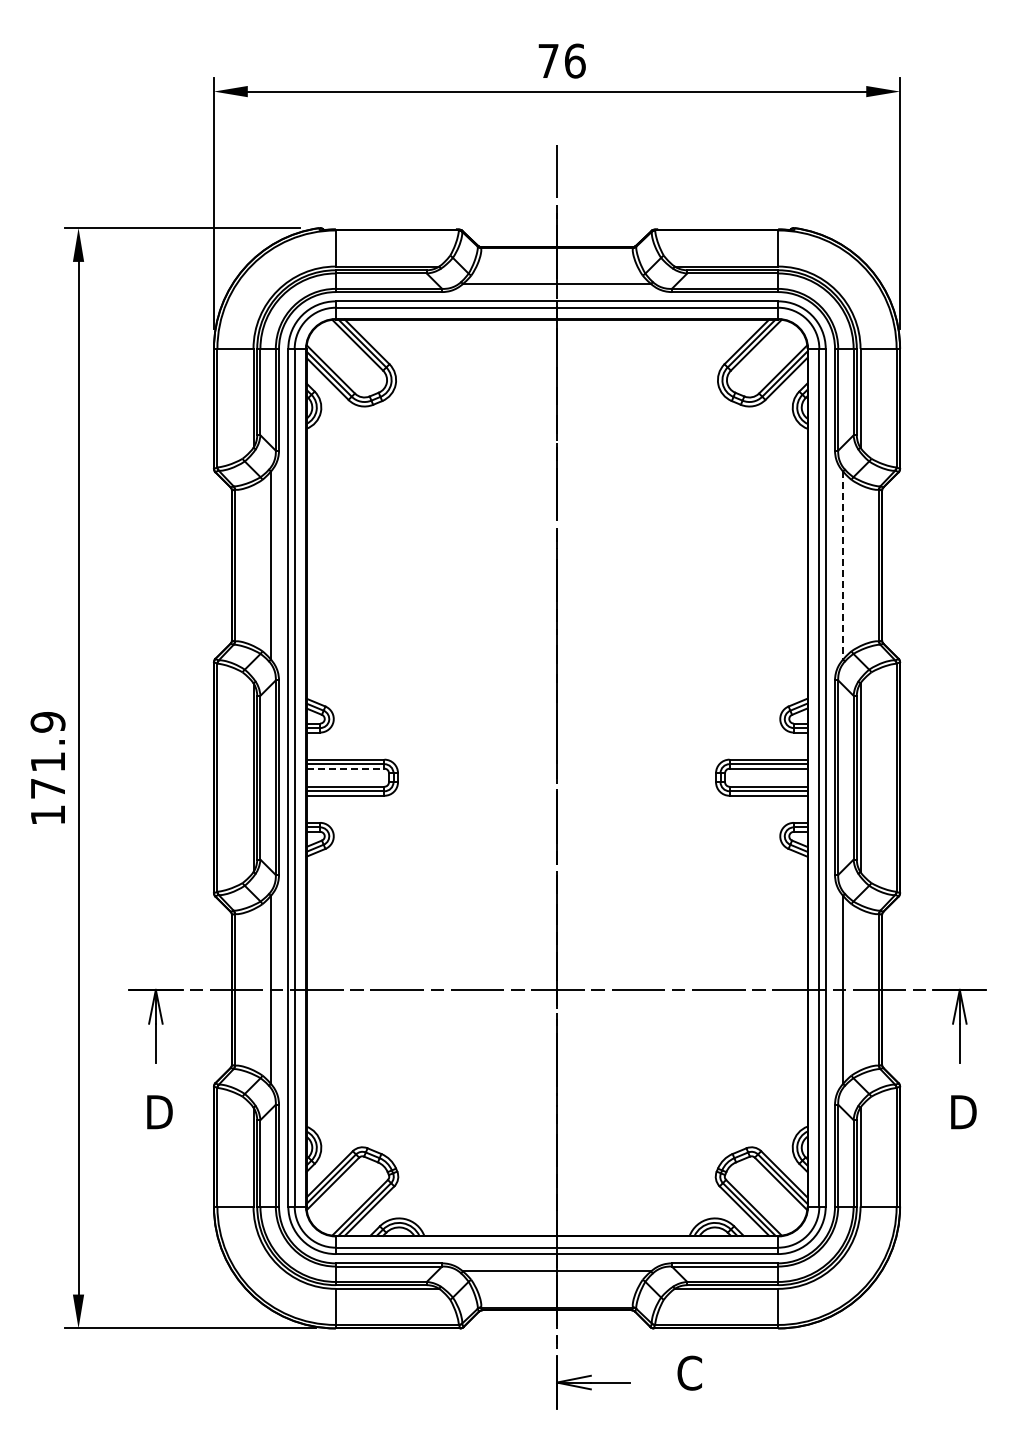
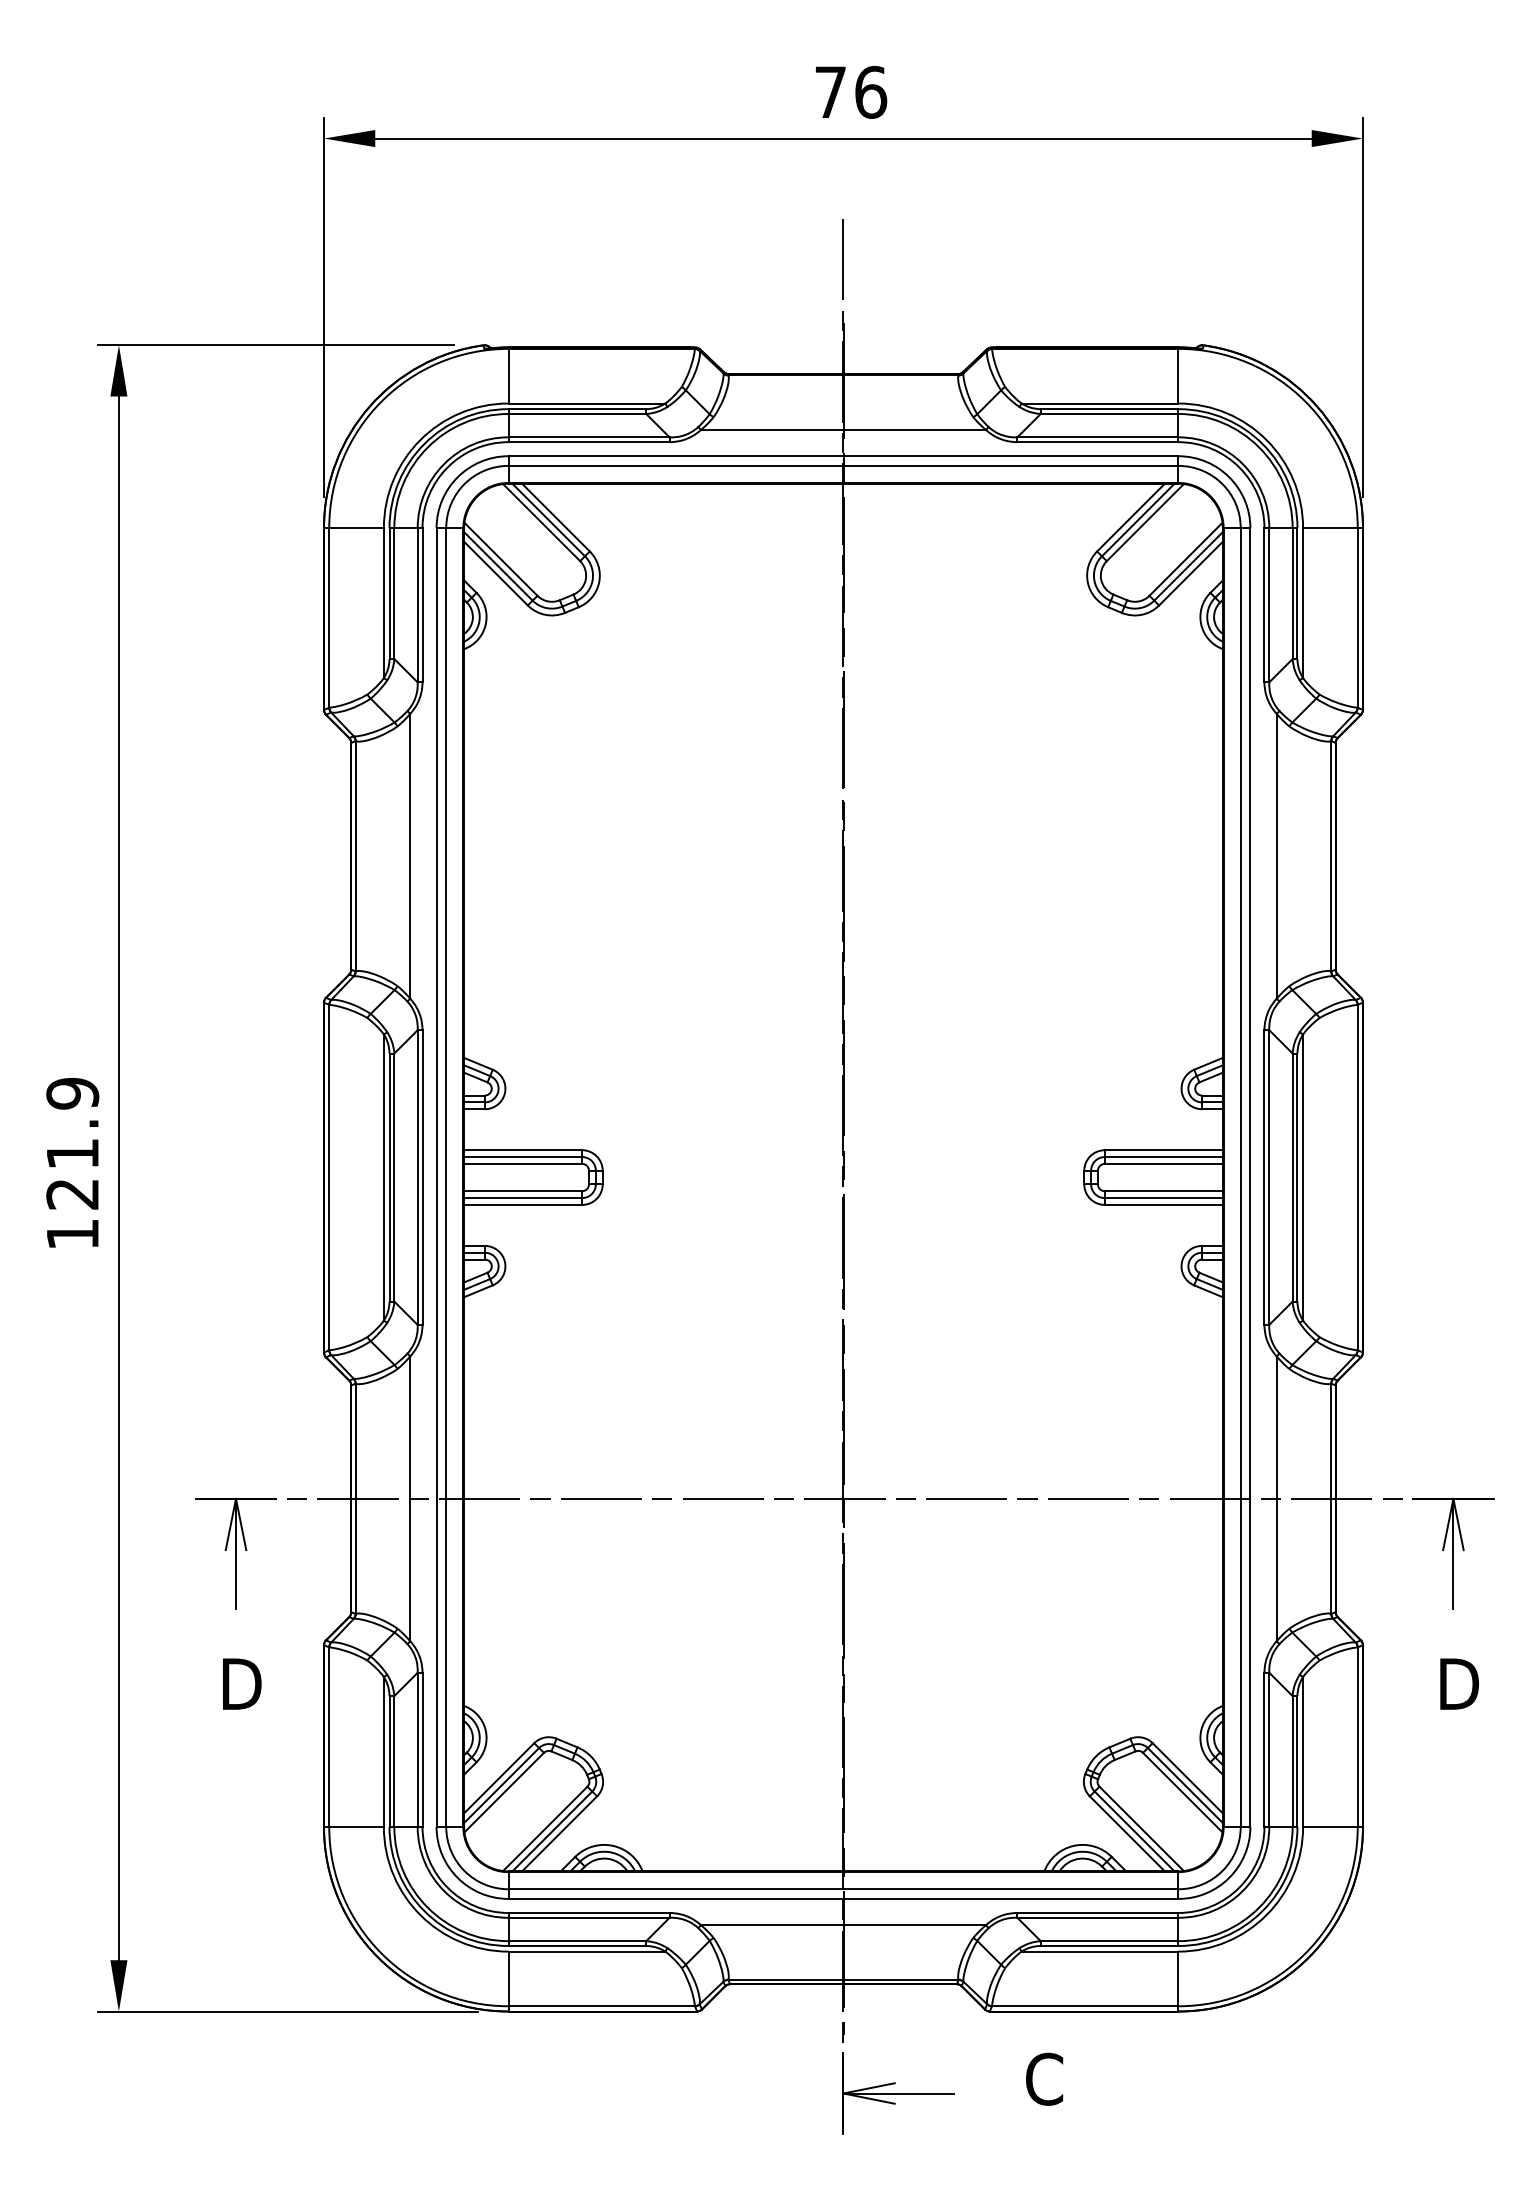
line: (843, 566) -> (1277, 857), dashed -> solid
line: (345, 768) -> (523, 1163), dashed -> solid
text: (47, 788) -> (71, 1193), 171.9 -> 121.9

